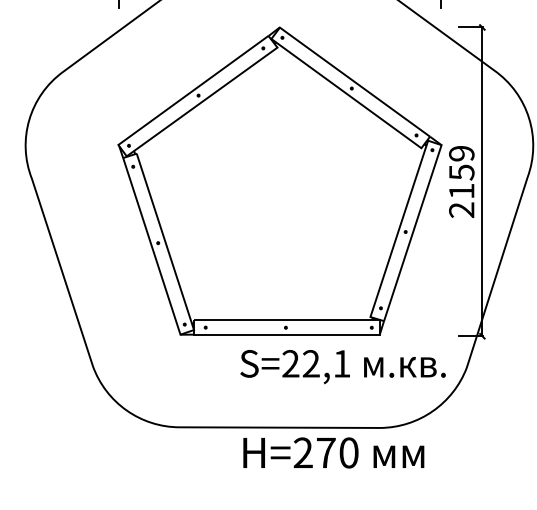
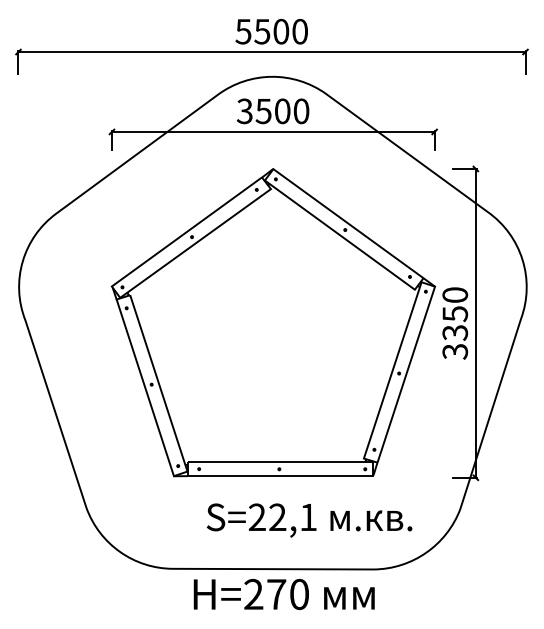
text: (462, 181) -> (455, 323), 2159 -> 3350
text: (343, 366) -> (309, 520), moved
text: (333, 452) -> (283, 594), moved

